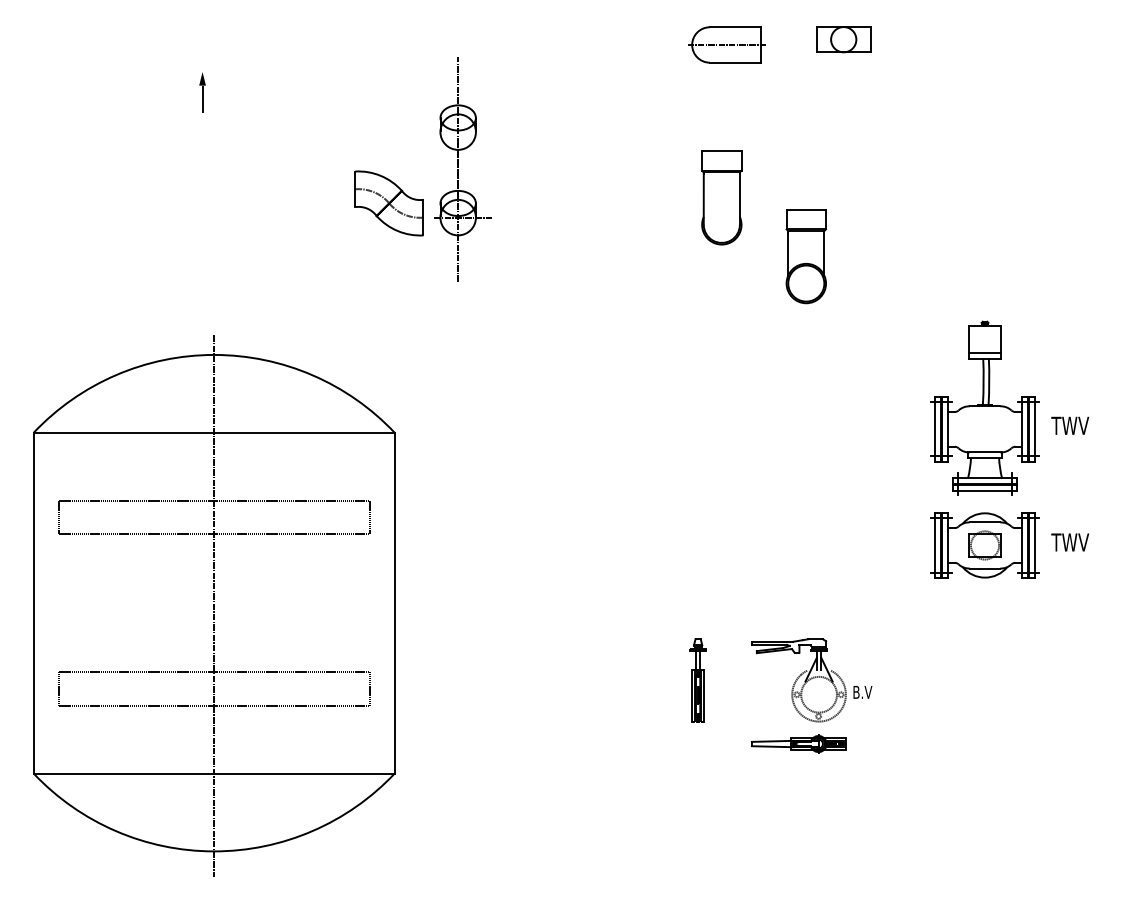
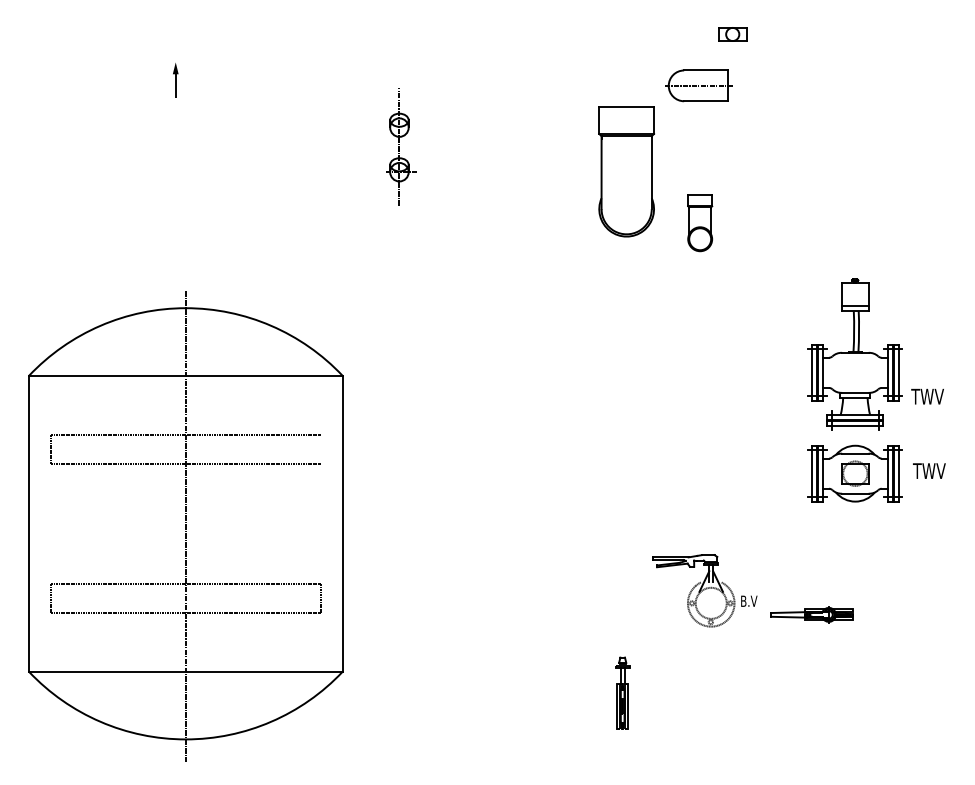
part: (843, 39) -> (732, 34), size x0.6
part: (726, 44) -> (698, 85), moved
part: (462, 169) -> (401, 147), size x0.6
part: (721, 197) -> (626, 171), size x1.6
part: (388, 203) -> (337, 176), removed
part: (806, 256) -> (700, 222), size x0.7
text: (1070, 425) -> (927, 396), moved
line: (369, 517) -> (320, 449), removed
part: (697, 680) -> (622, 693), moved
part: (798, 743) -> (811, 614), moved

